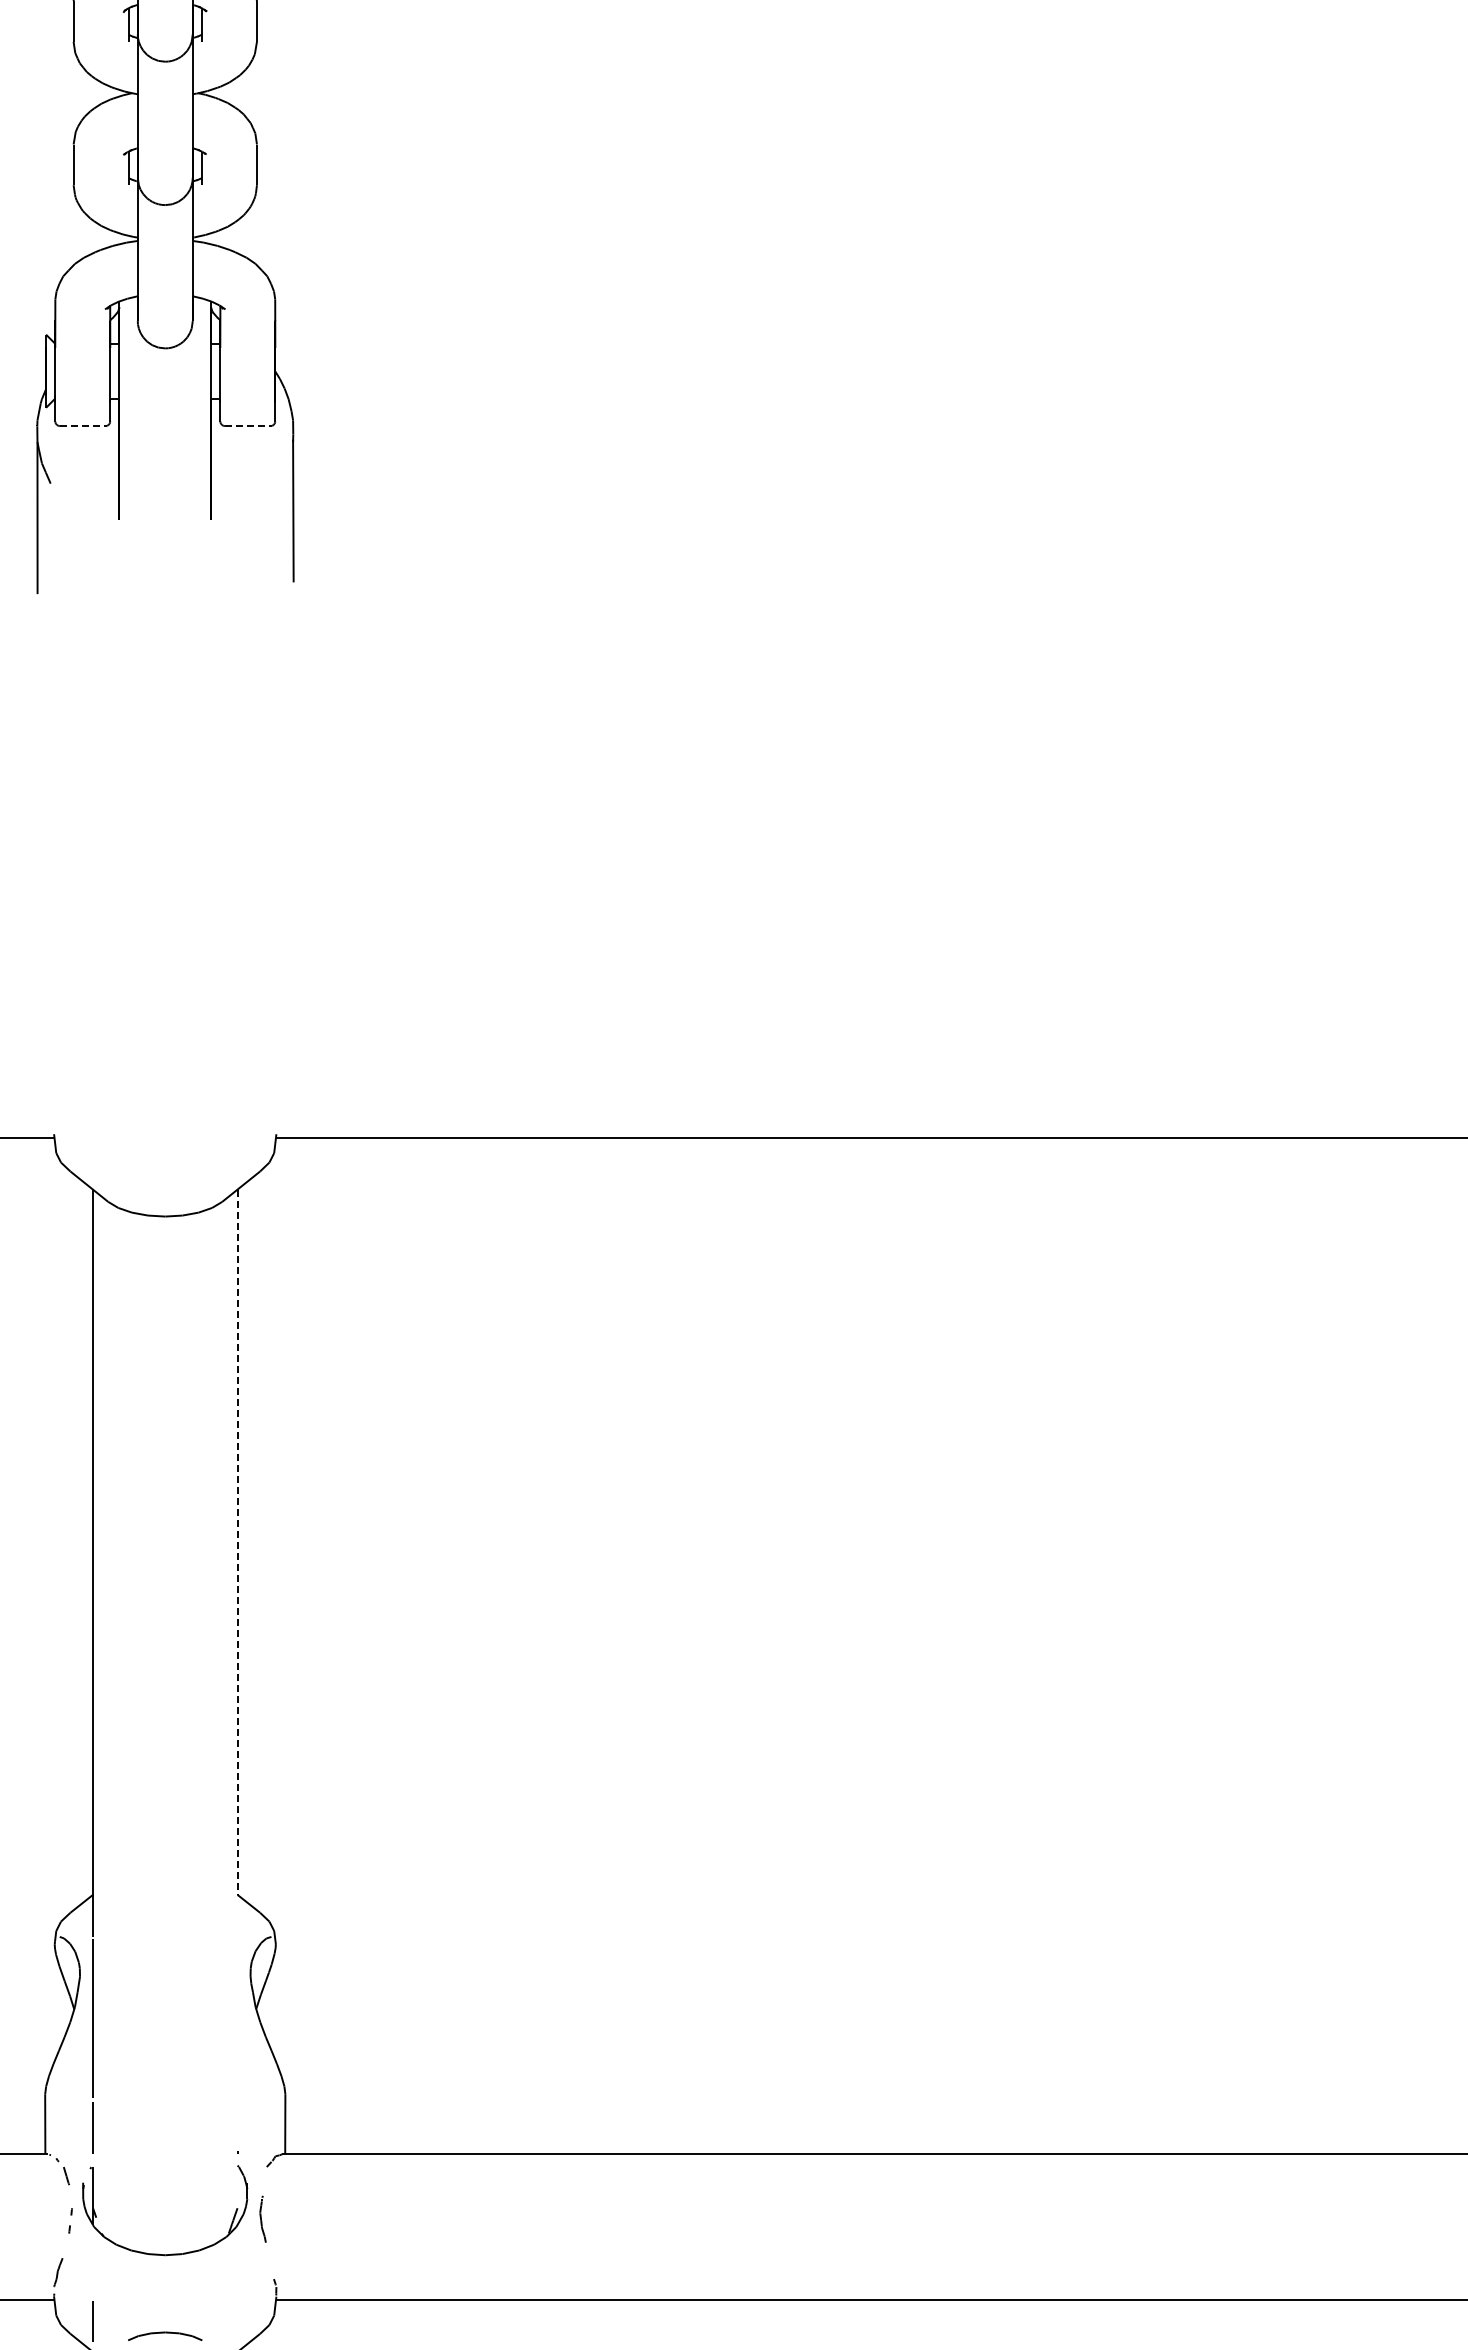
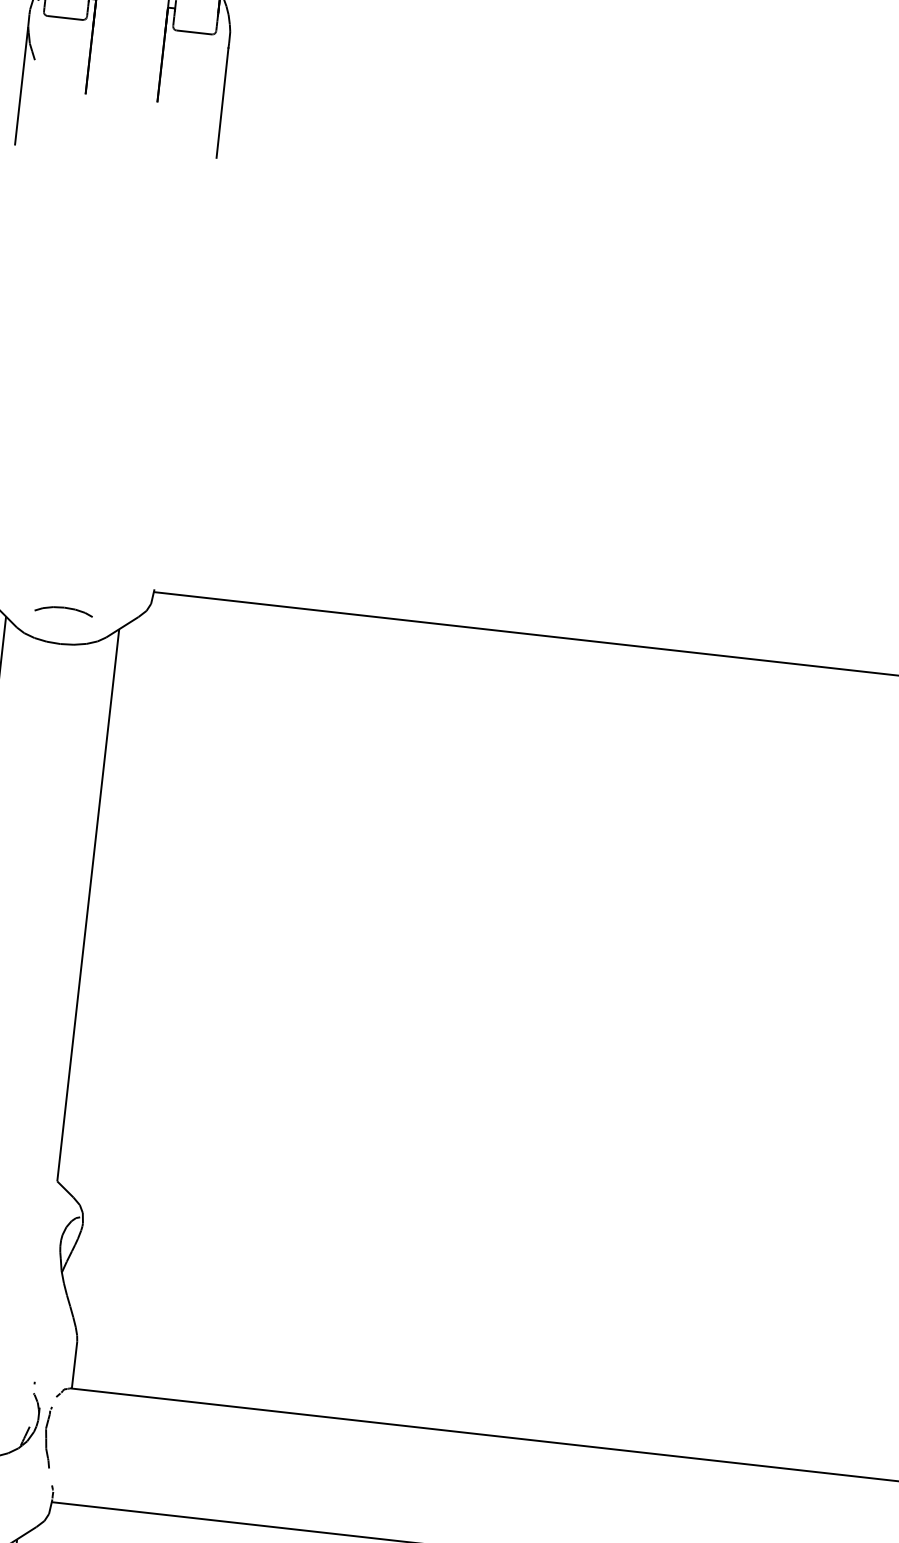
line: (82, 426) -> (64, 18), dashed -> solid
line: (247, 426) -> (194, 32), dashed -> solid
part: (165, 1173) -> (64, 610), added
line: (237, 1542) -> (88, 905), dashed -> solid
part: (262, 2219) -> (48, 1437), size x1.67

